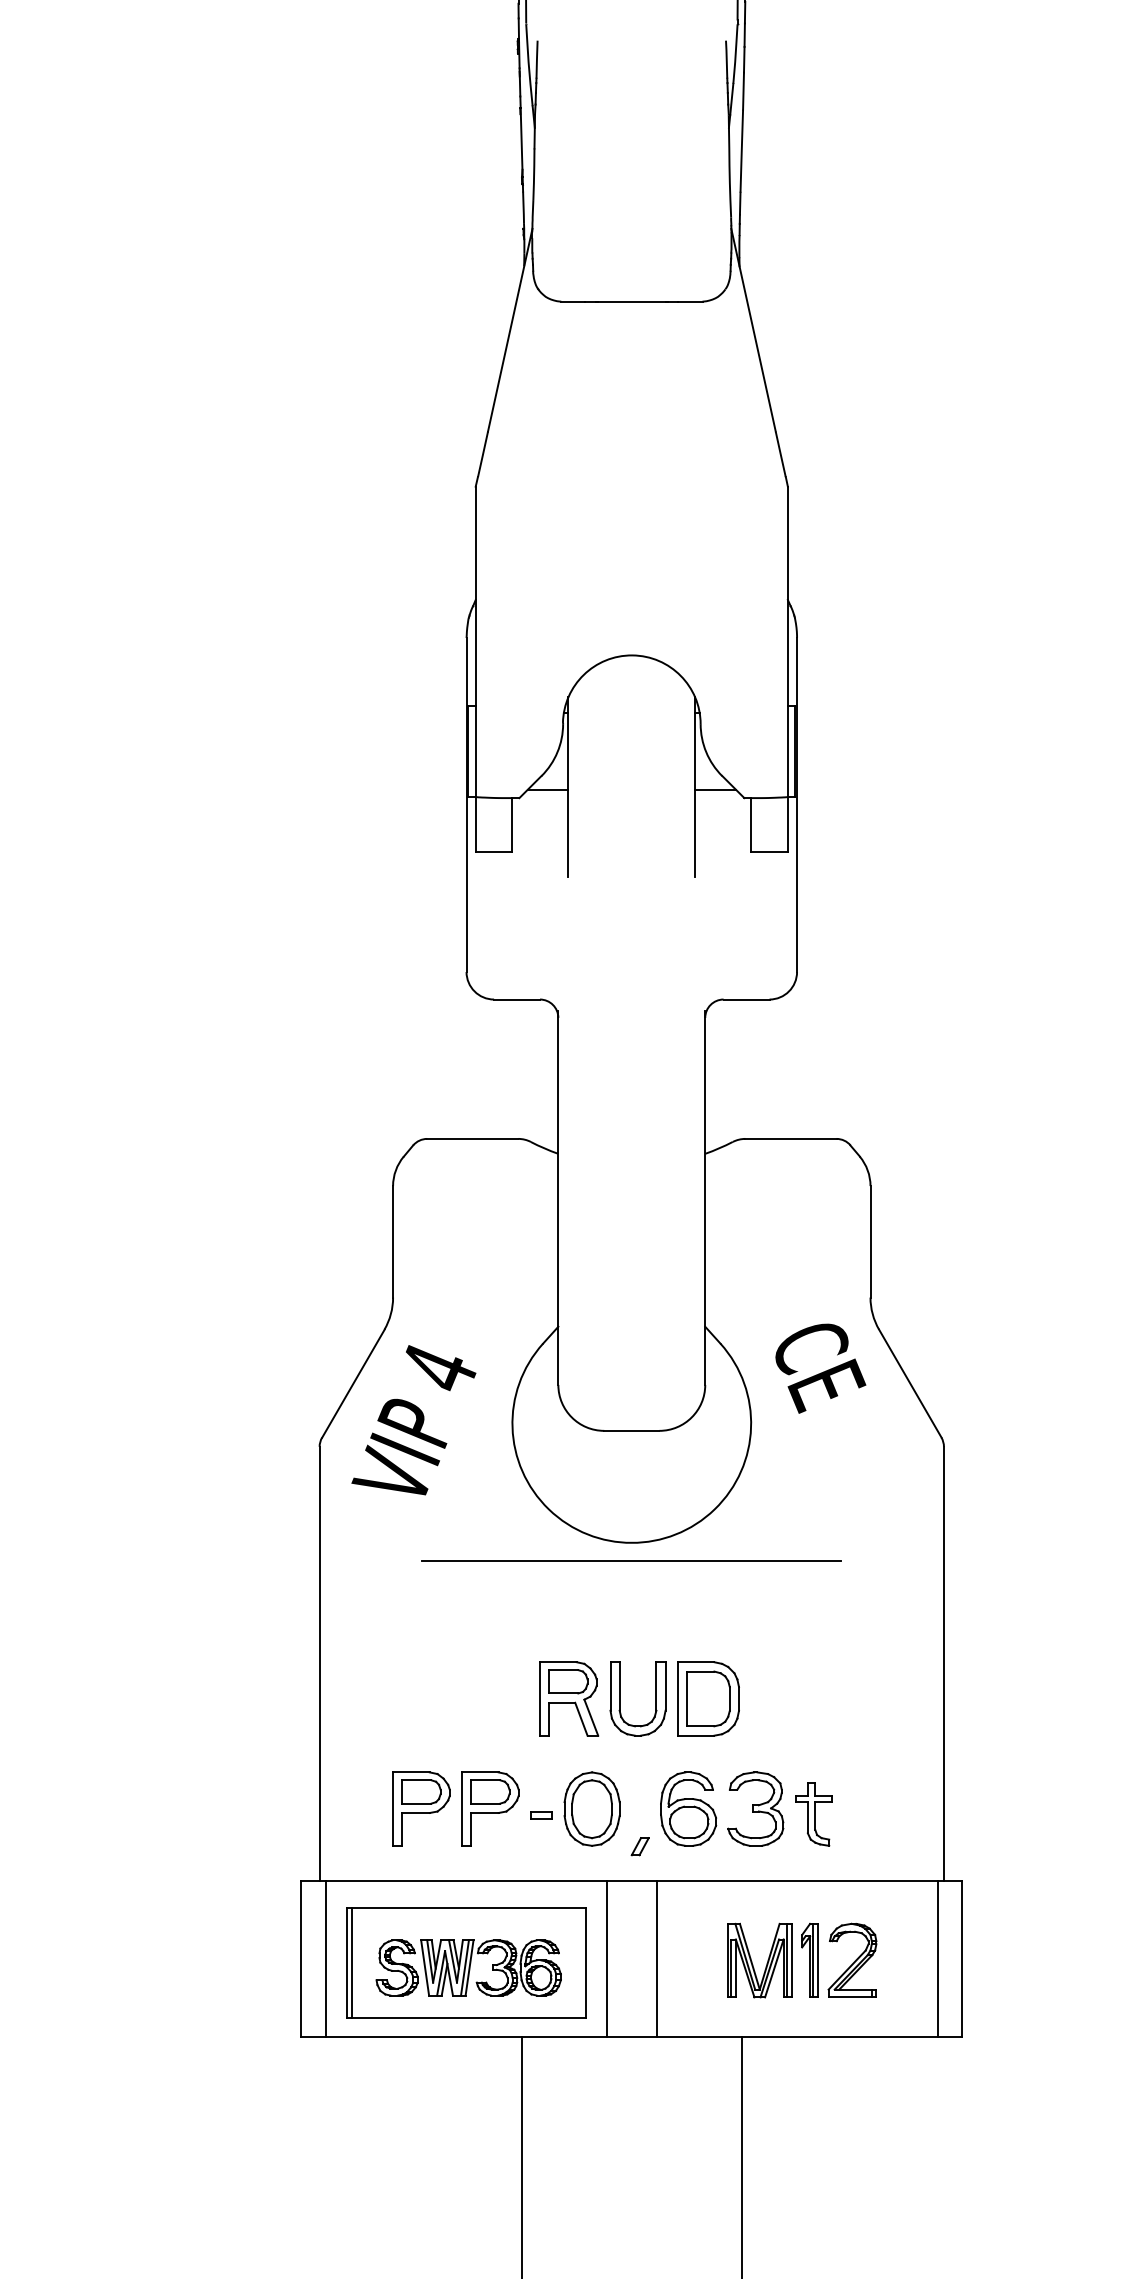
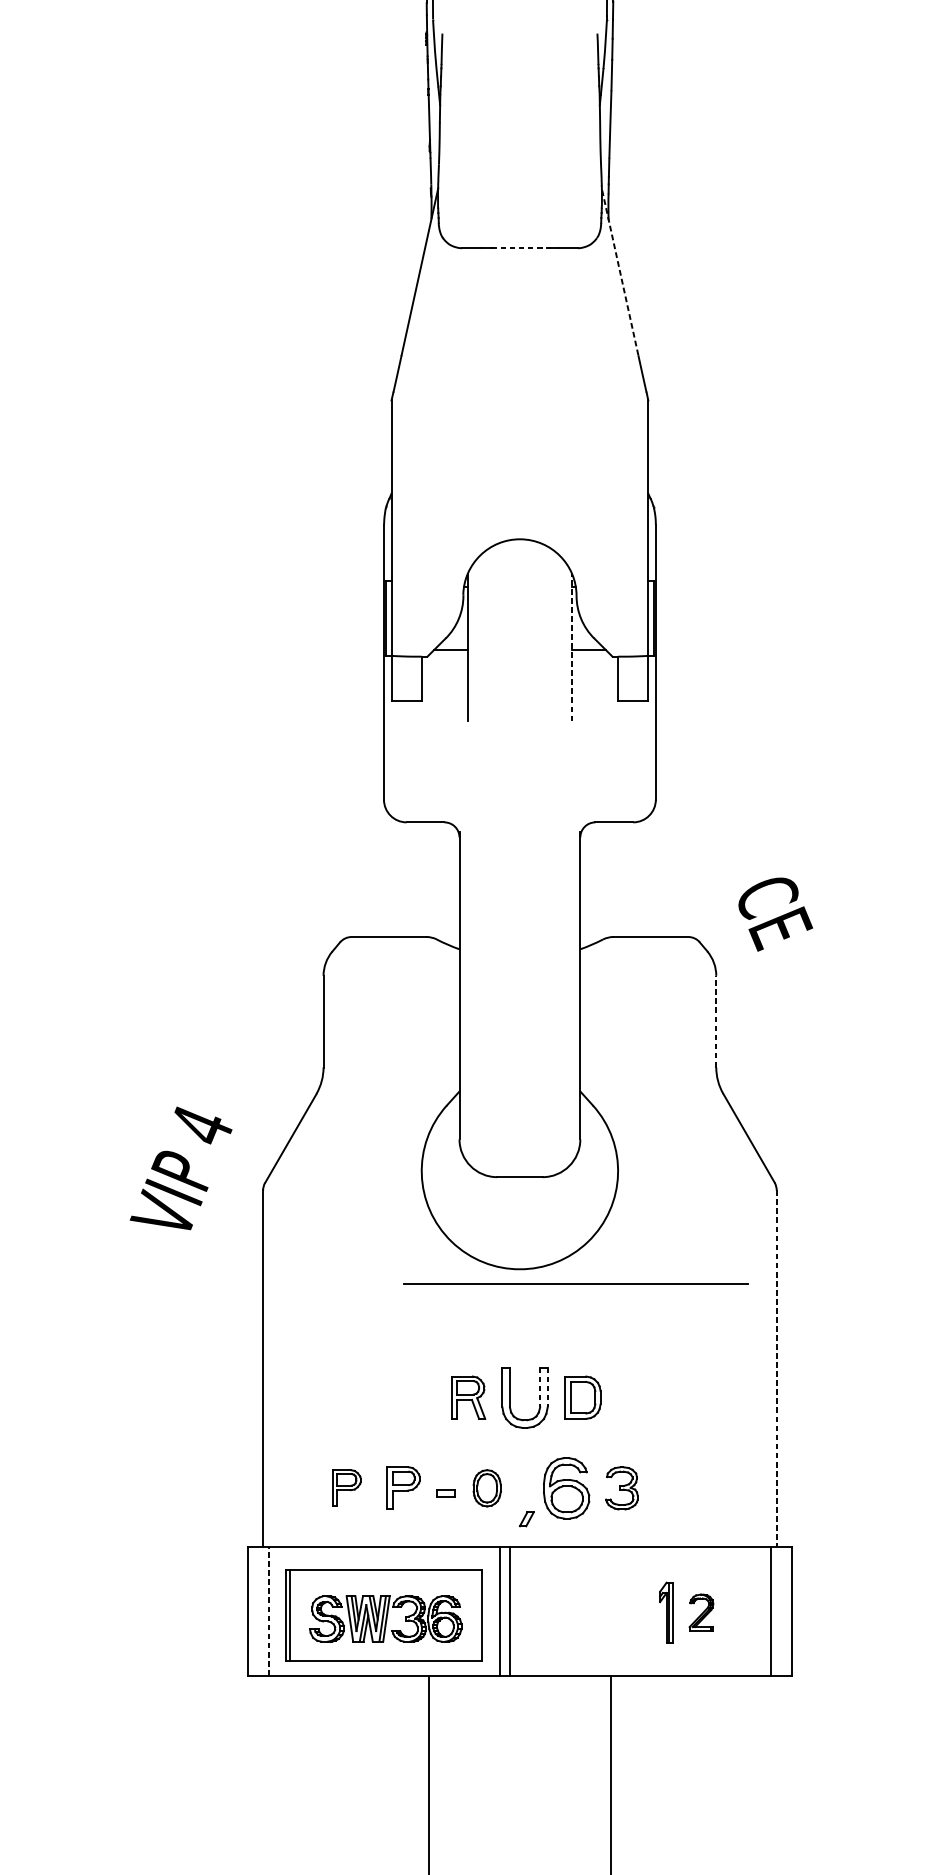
line: (631, 301) -> (519, 248), solid -> dashed
line: (753, 330) -> (620, 272), solid -> dashed
line: (695, 787) -> (572, 647), solid -> dashed
line: (870, 1241) -> (716, 1021), solid -> dashed
text: (820, 1368) -> (775, 914), moved
text: (413, 1420) -> (180, 1168), moved
line: (631, 1560) -> (575, 1283), moved
line: (943, 1663) -> (776, 1368), solid -> dashed
line: (656, 1686) -> (540, 1387), solid -> dashed
line: (665, 1686) -> (547, 1387), solid -> dashed
part: (569, 1698) -> (468, 1397), size x0.7
part: (708, 1698) -> (583, 1397), size x0.7
part: (421, 1808) -> (346, 1487), size x0.6
part: (490, 1808) -> (403, 1487), size x0.7
part: (591, 1808) -> (486, 1487), size x0.6
part: (755, 1808) -> (621, 1487), size x0.7
part: (813, 1814) -> (669, 1492), removed
line: (326, 1958) -> (268, 1611), solid -> dashed
line: (656, 1958) -> (509, 1611), moved
part: (852, 1959) -> (701, 1612), size x0.6
part: (752, 1961) -> (619, 1613), removed

